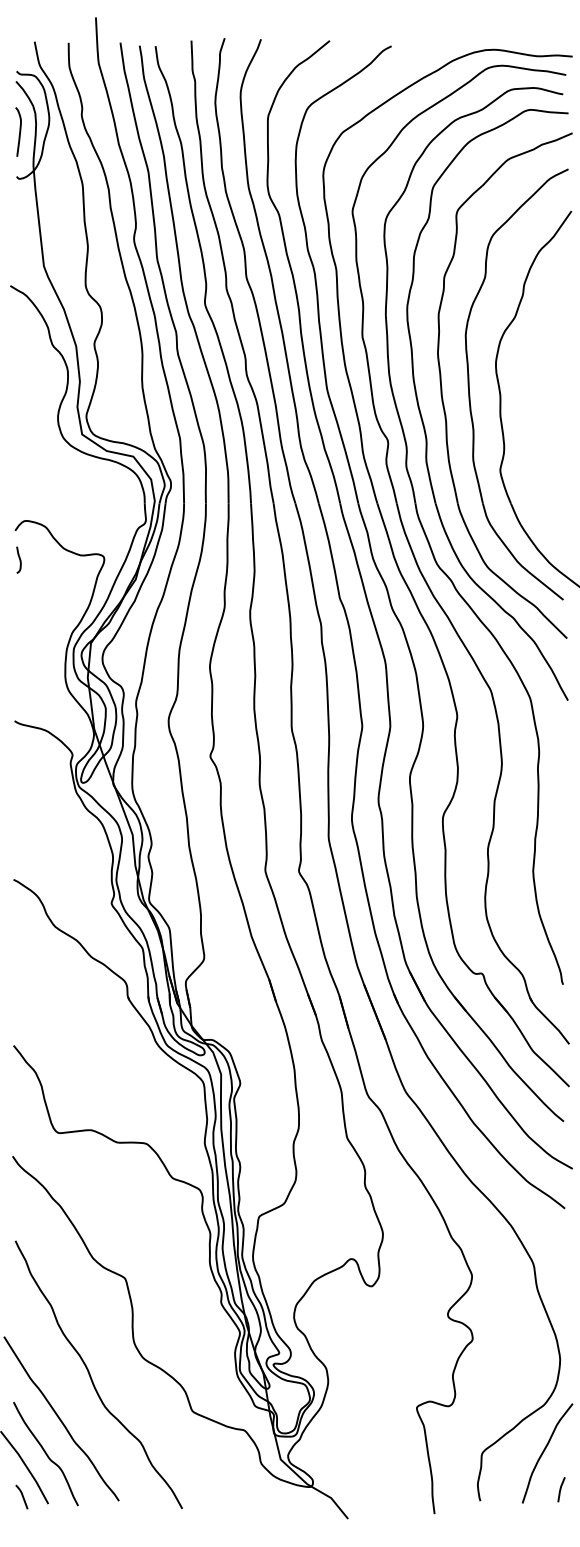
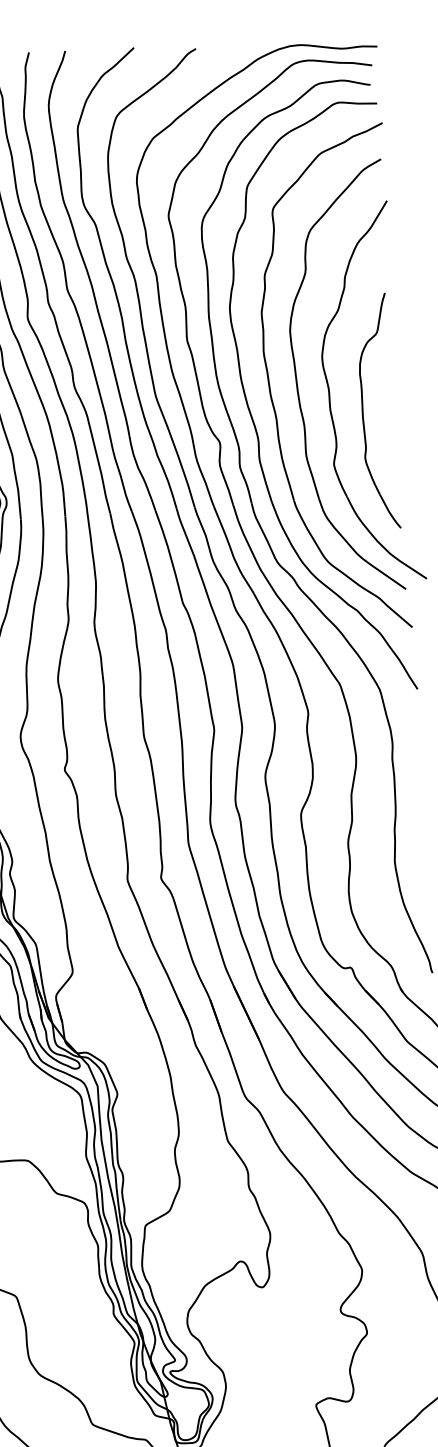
part: (533, 420) -> (363, 412), added

